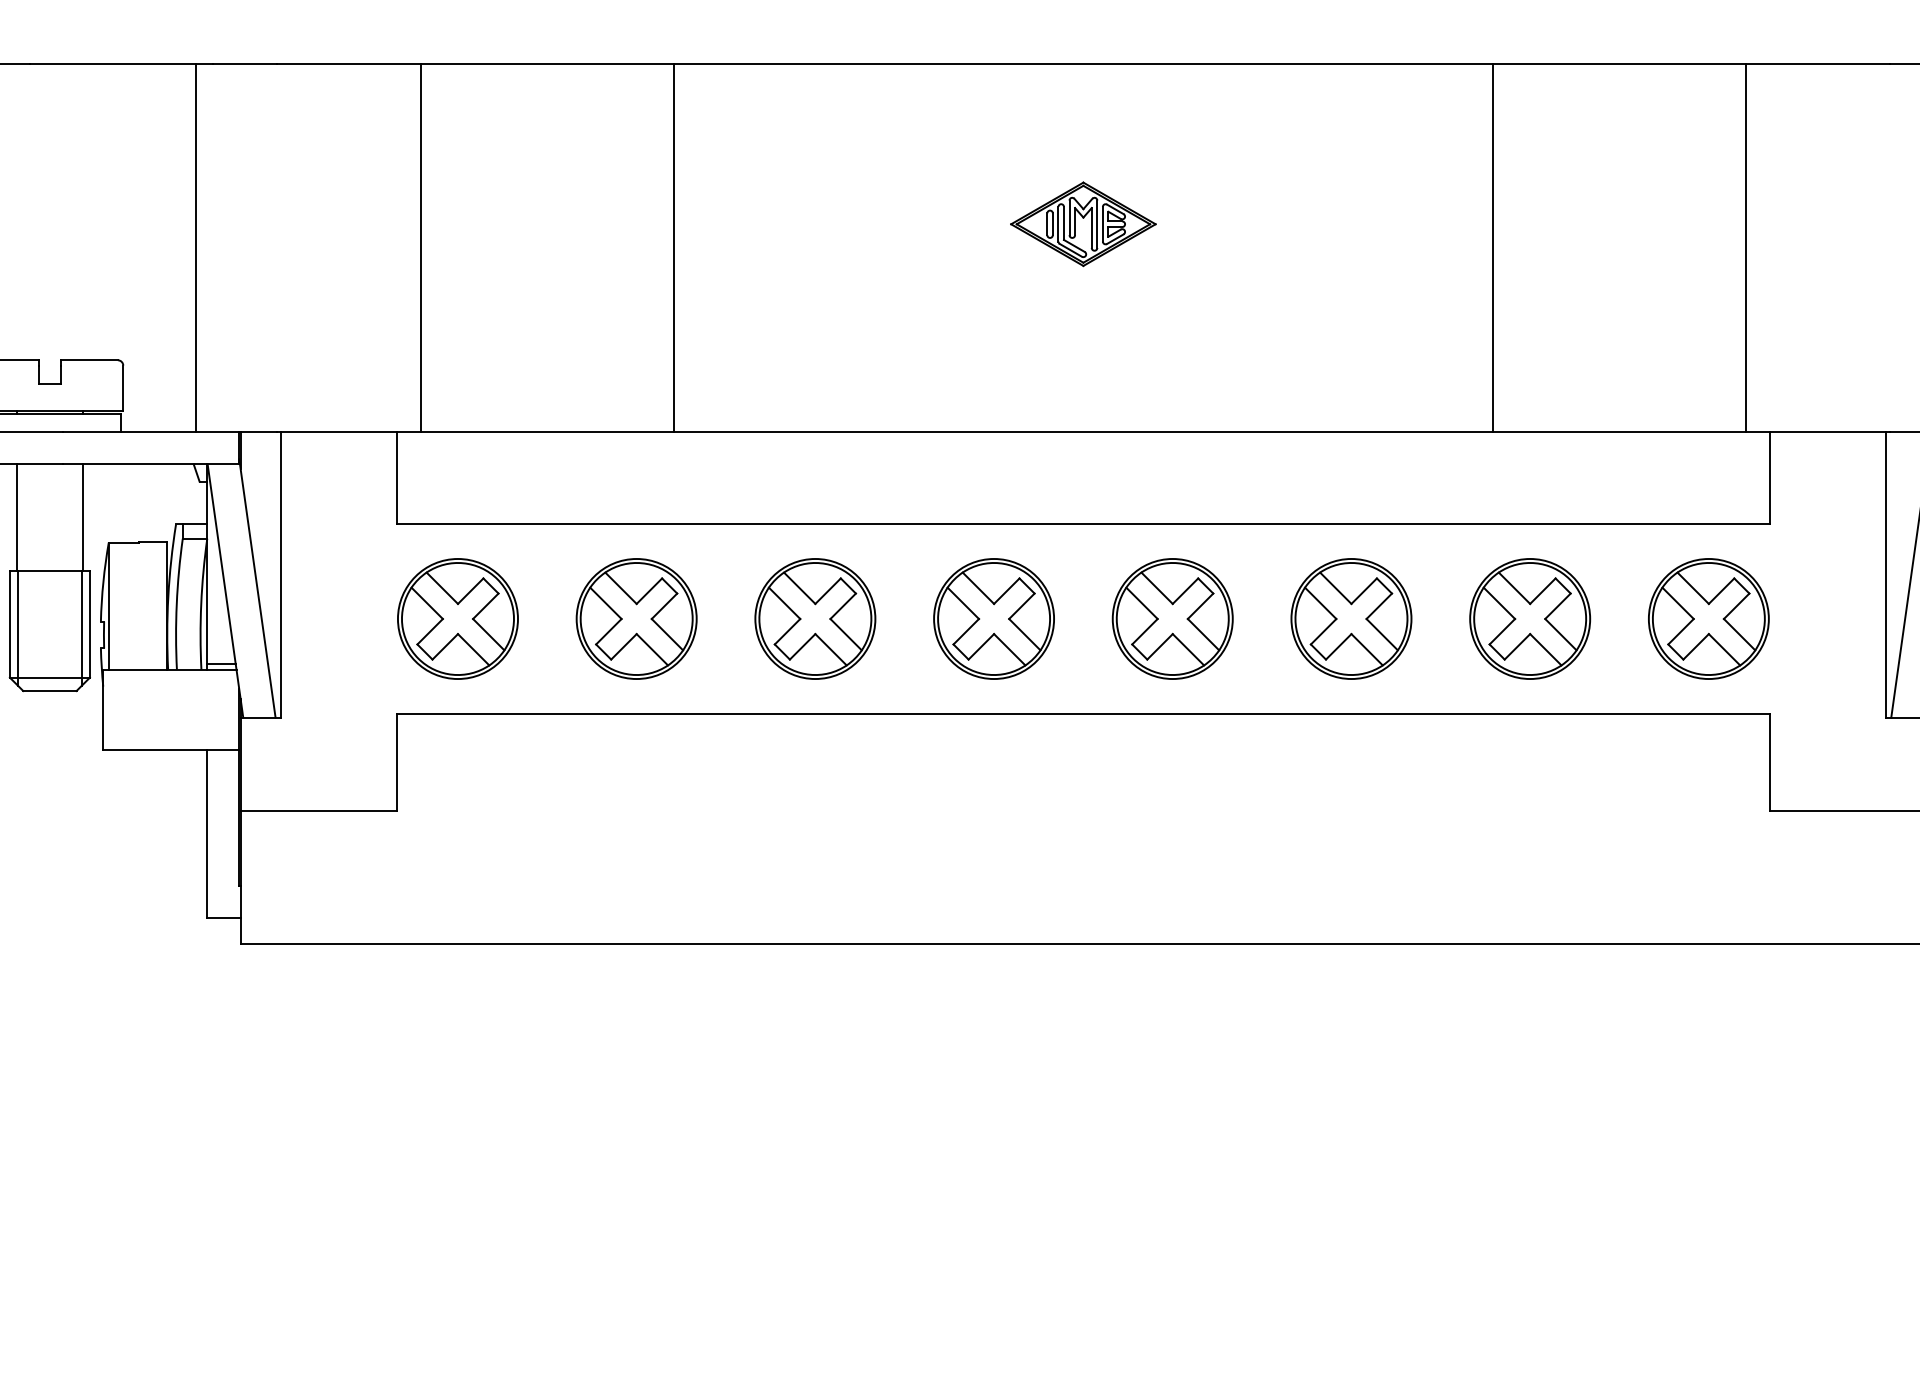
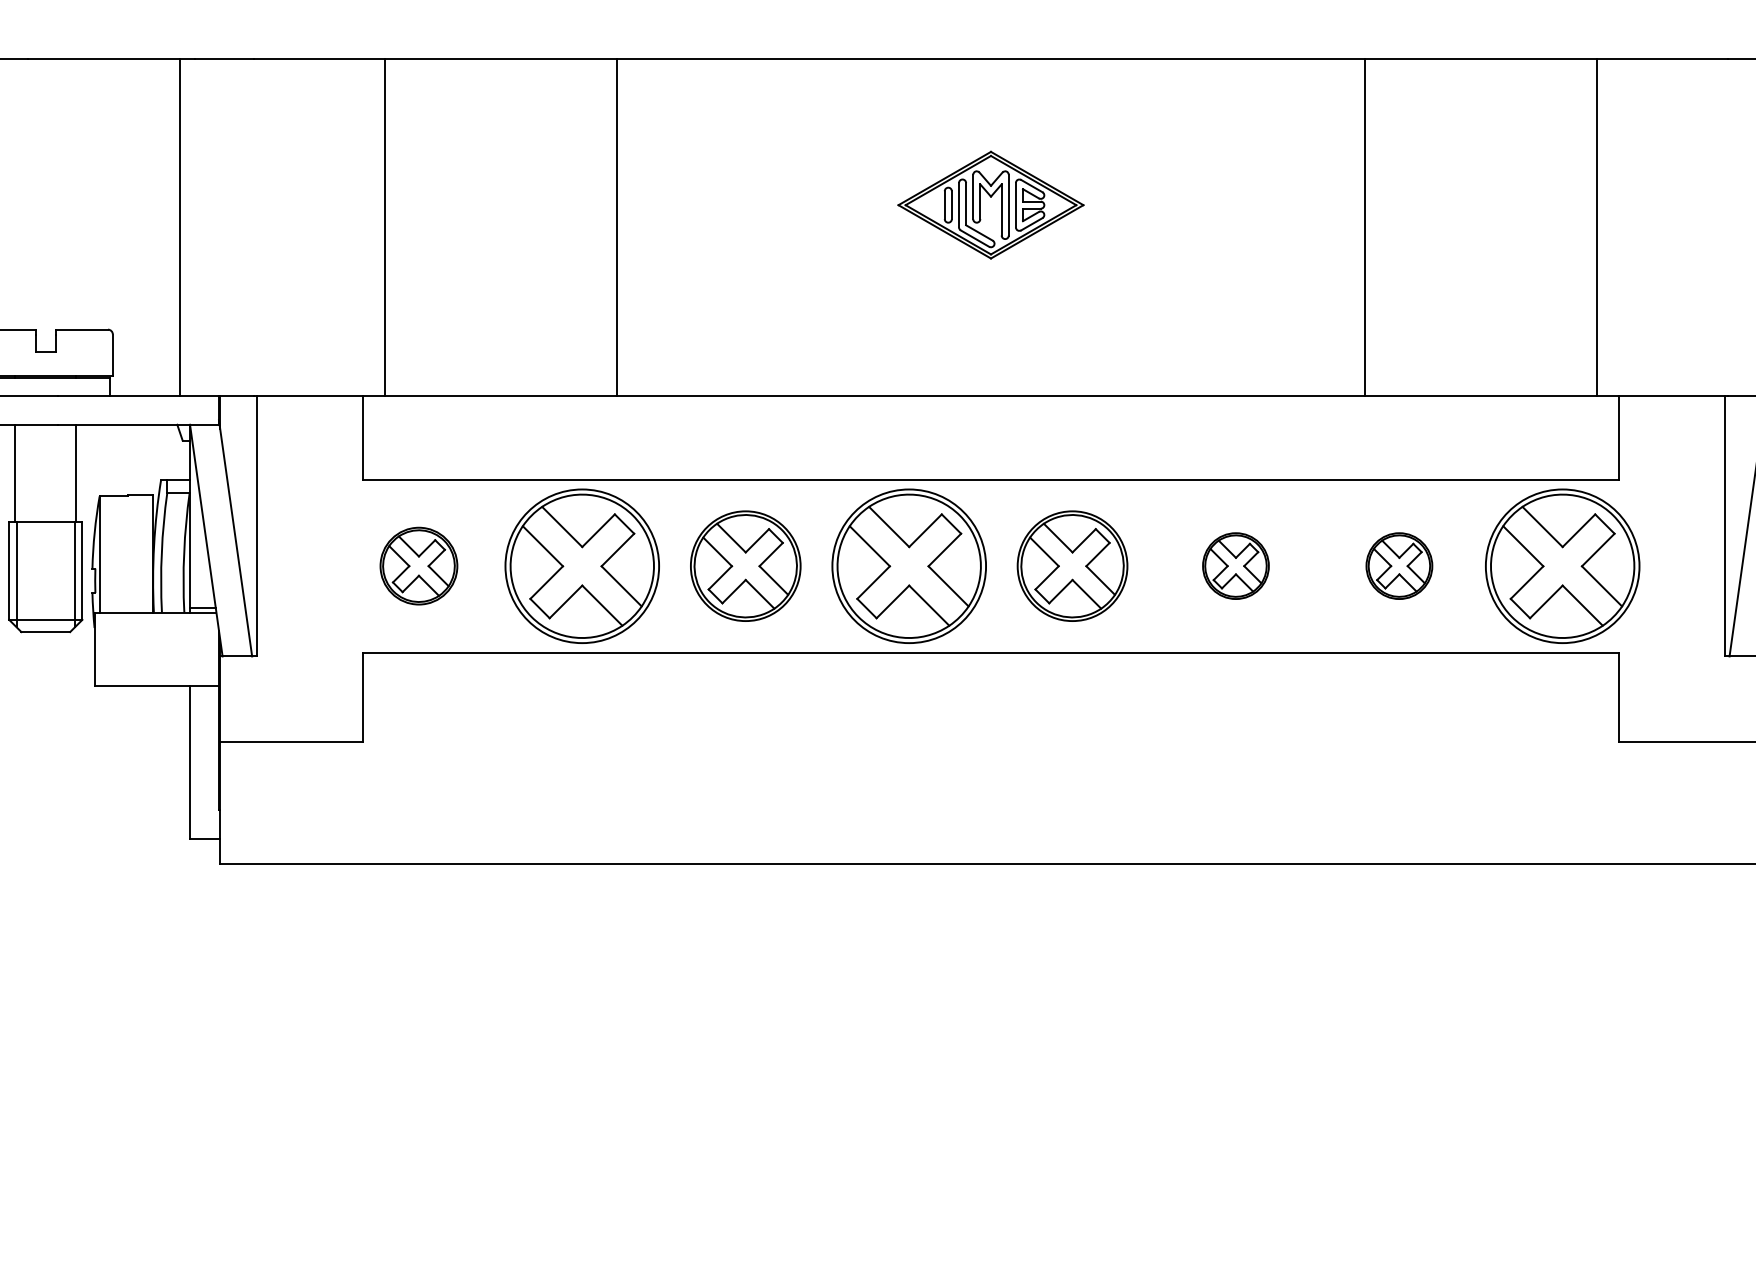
part: (1083, 224) -> (990, 205), size x1.4
part: (457, 618) -> (418, 565), size x0.7
part: (636, 618) -> (582, 565), size x1.4
part: (993, 618) -> (908, 565), size x1.4
part: (1350, 618) -> (1235, 565), size x0.6
part: (1530, 618) -> (1399, 565), size x0.6
part: (1708, 618) -> (1562, 565), size x1.4

